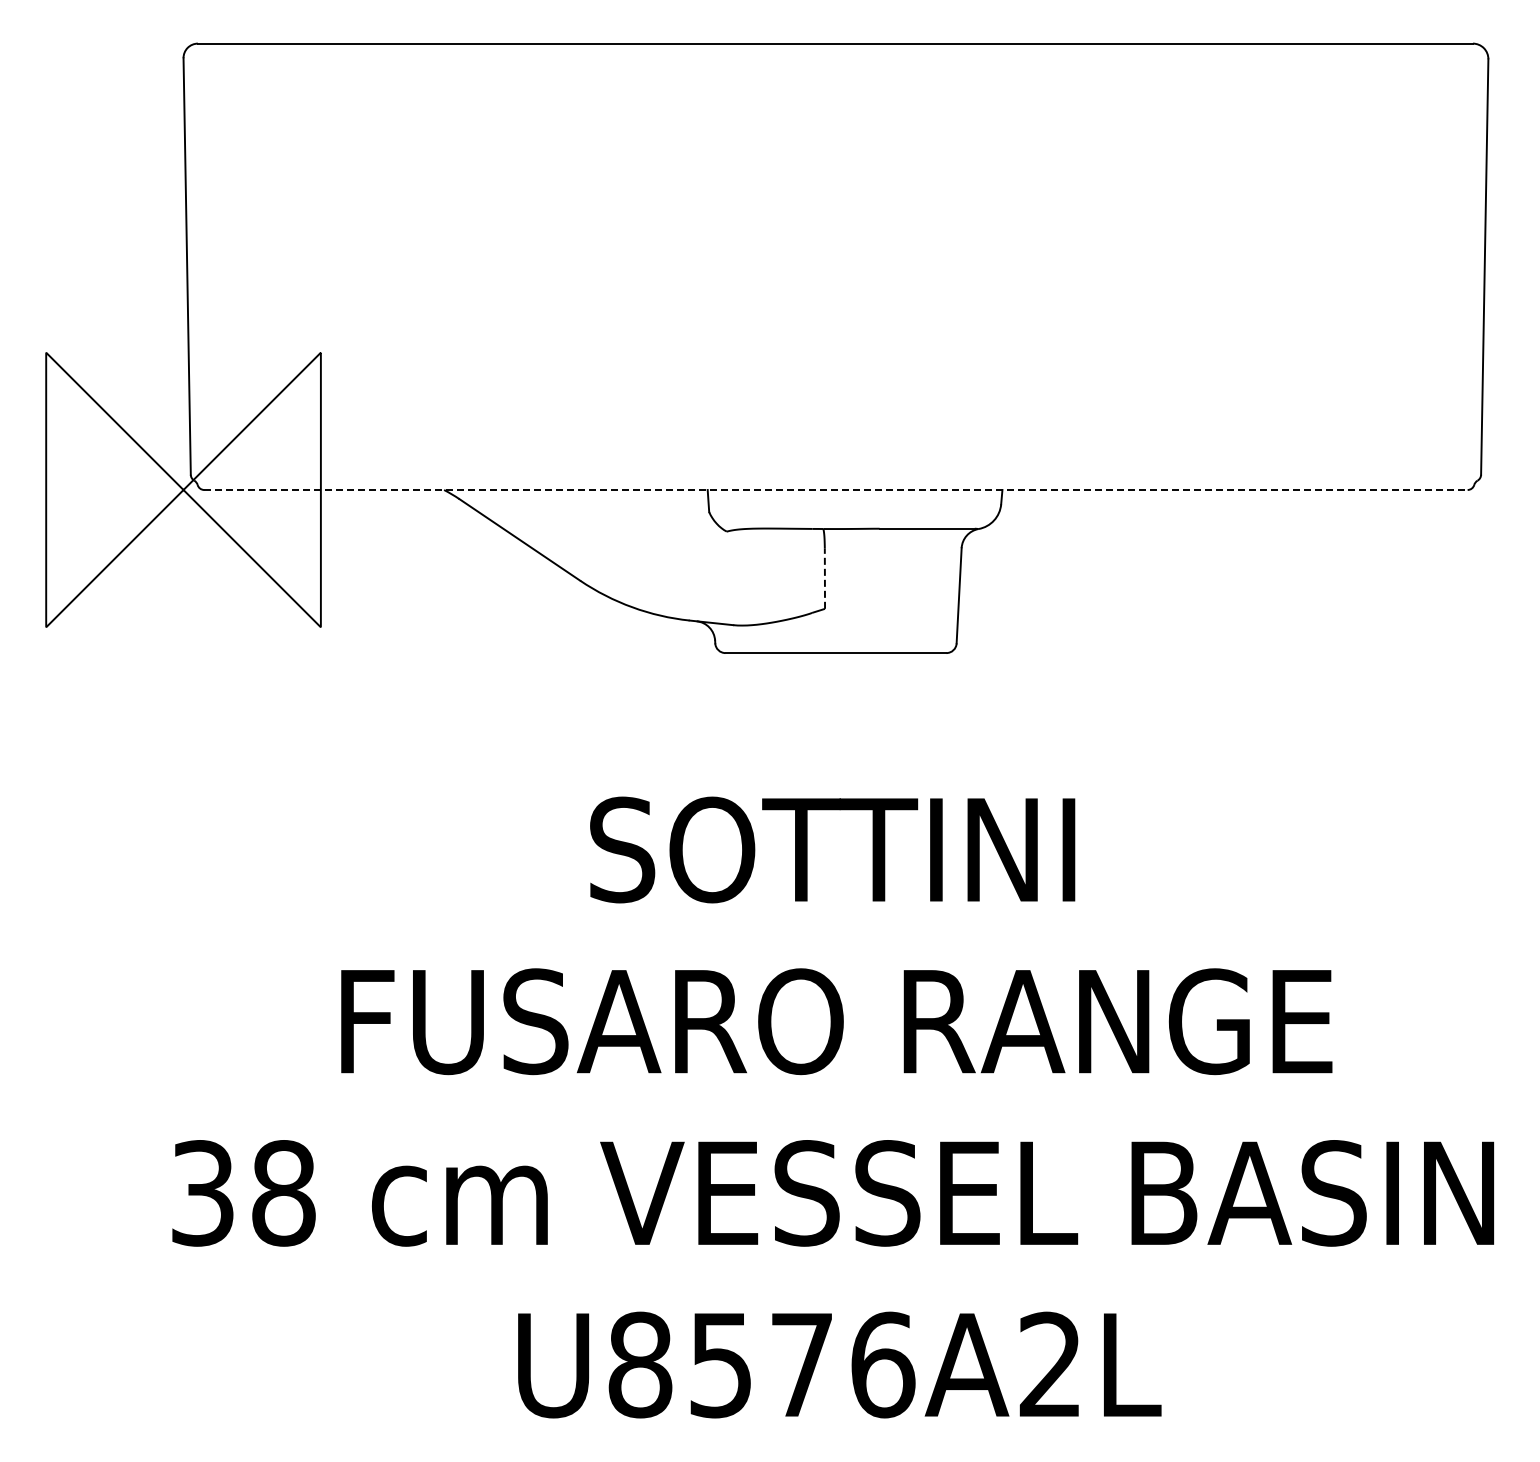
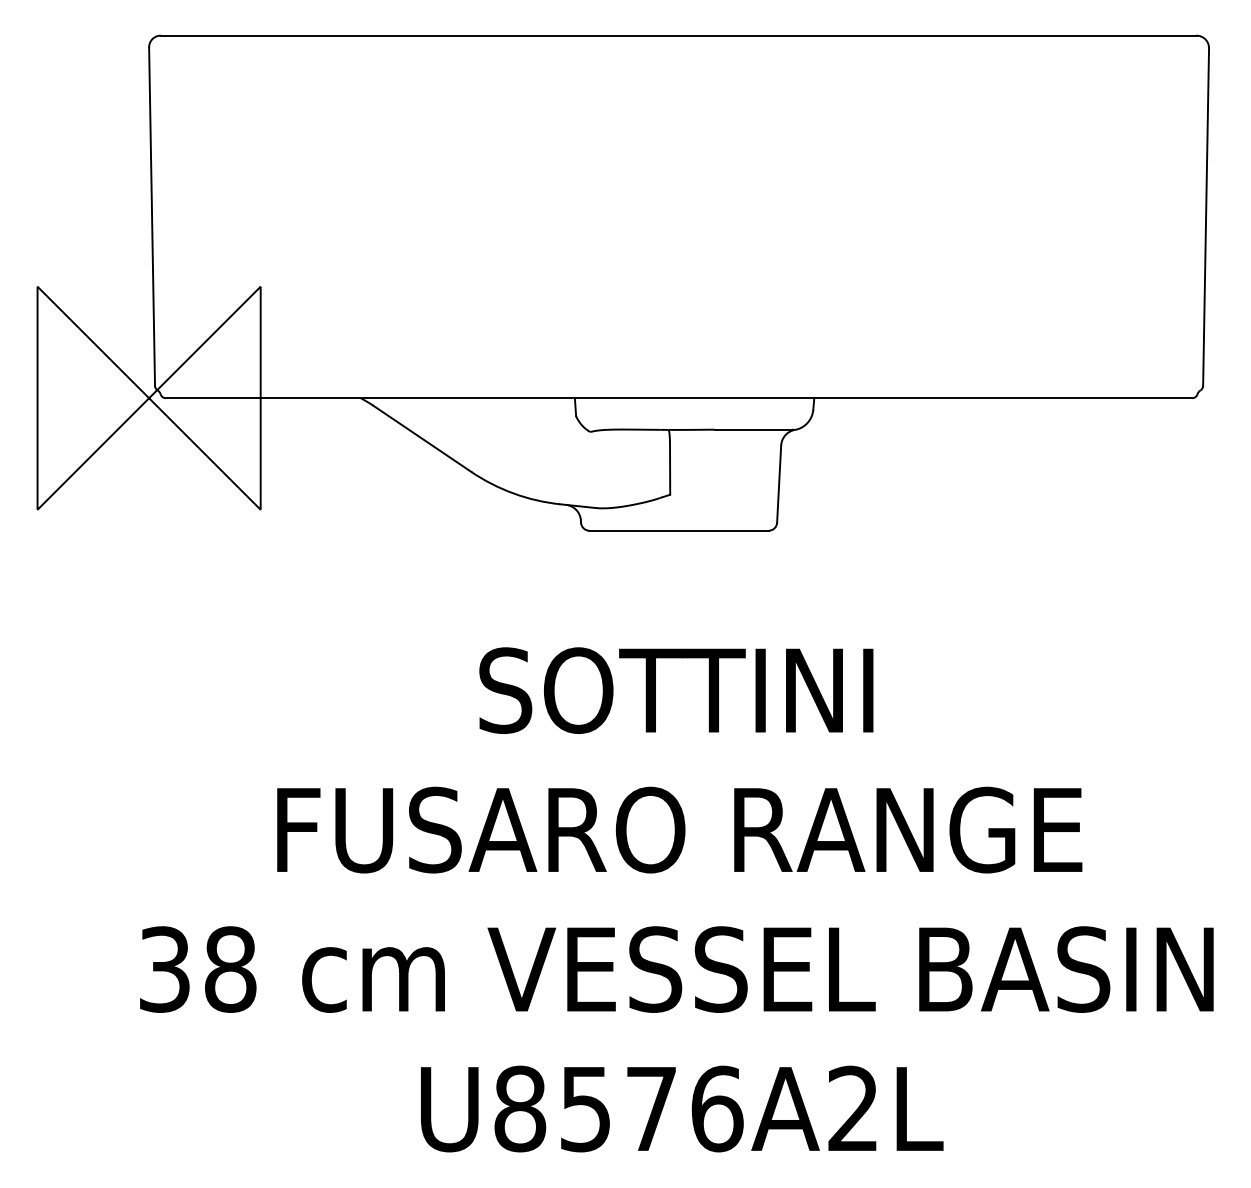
line: (835, 490) -> (678, 398), dashed -> solid
line: (824, 578) -> (669, 470), dashed -> solid

